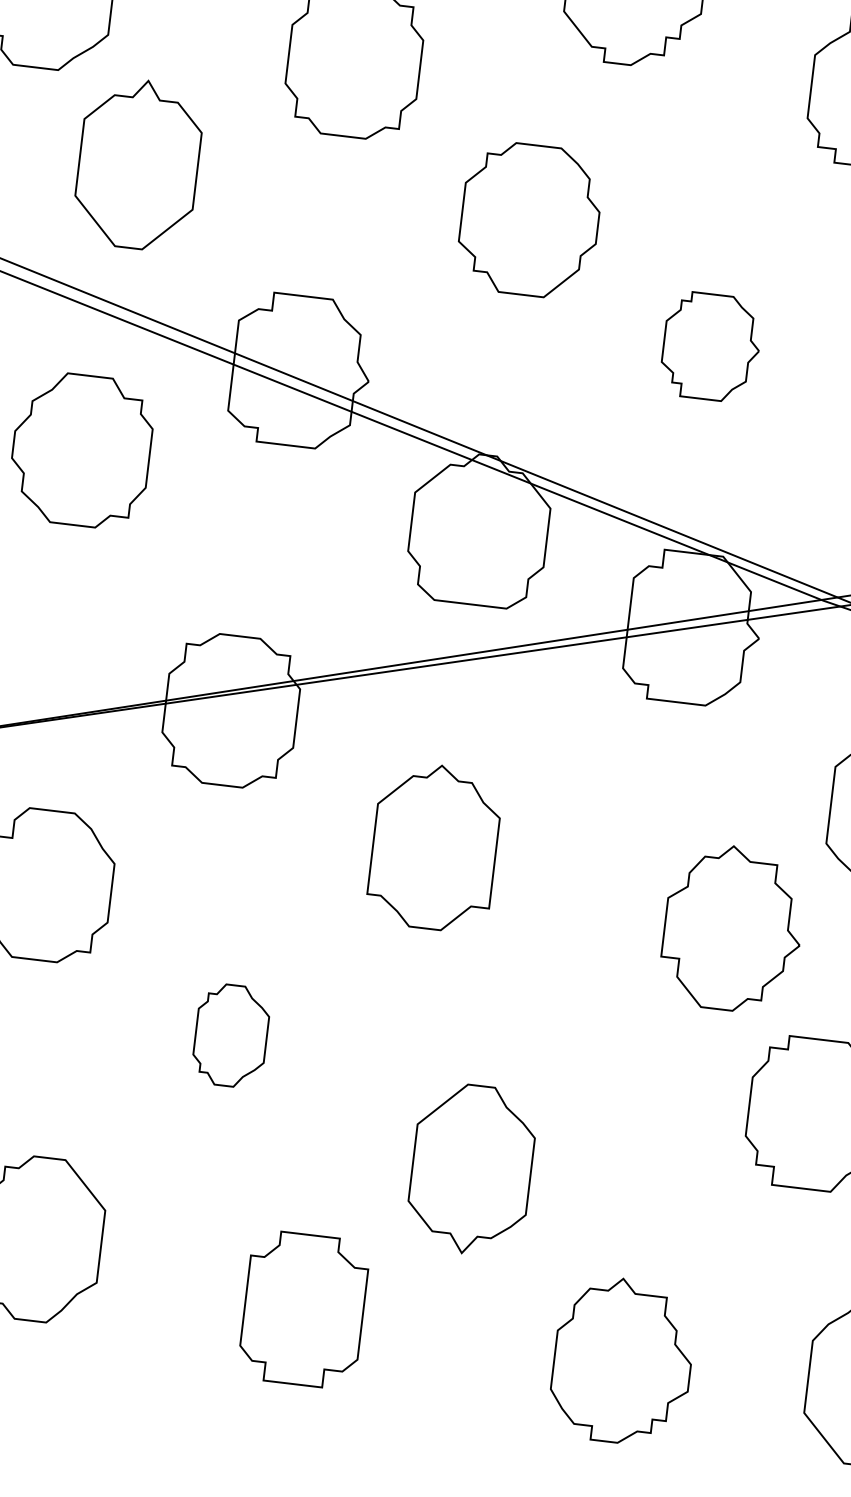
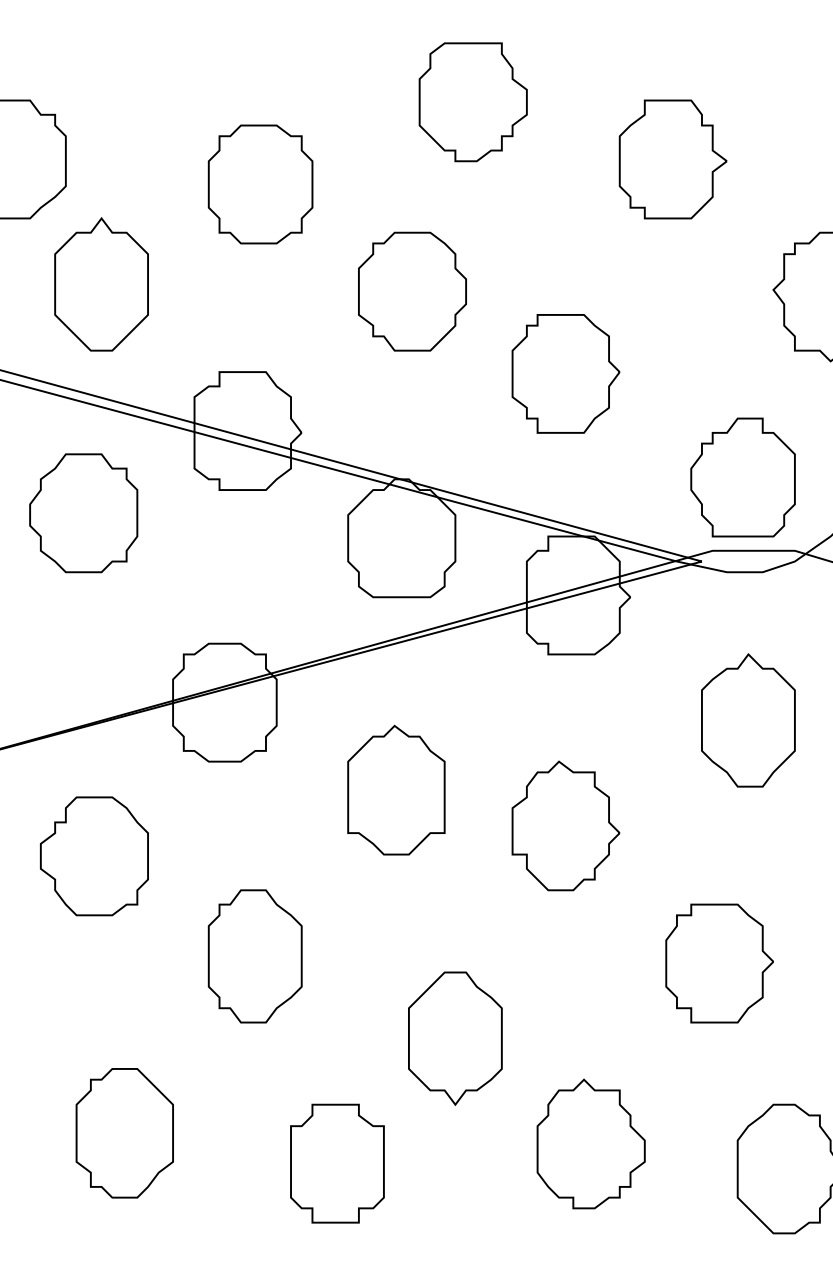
part: (710, 346) -> (565, 373), size x1.43
part: (732, 927) -> (565, 825), moved
part: (230, 1035) -> (254, 956), size x1.67
part: (621, 1360) -> (590, 1143), moved

